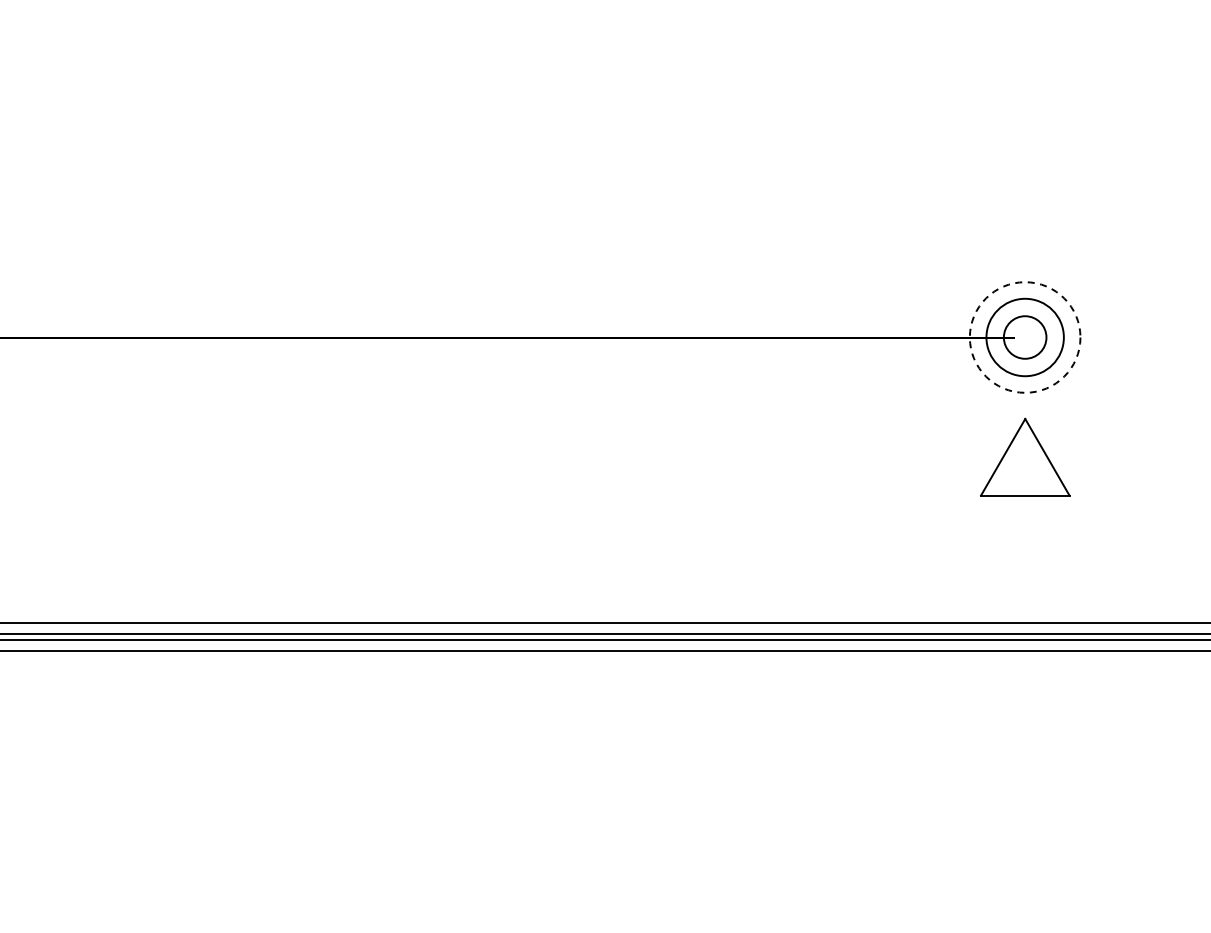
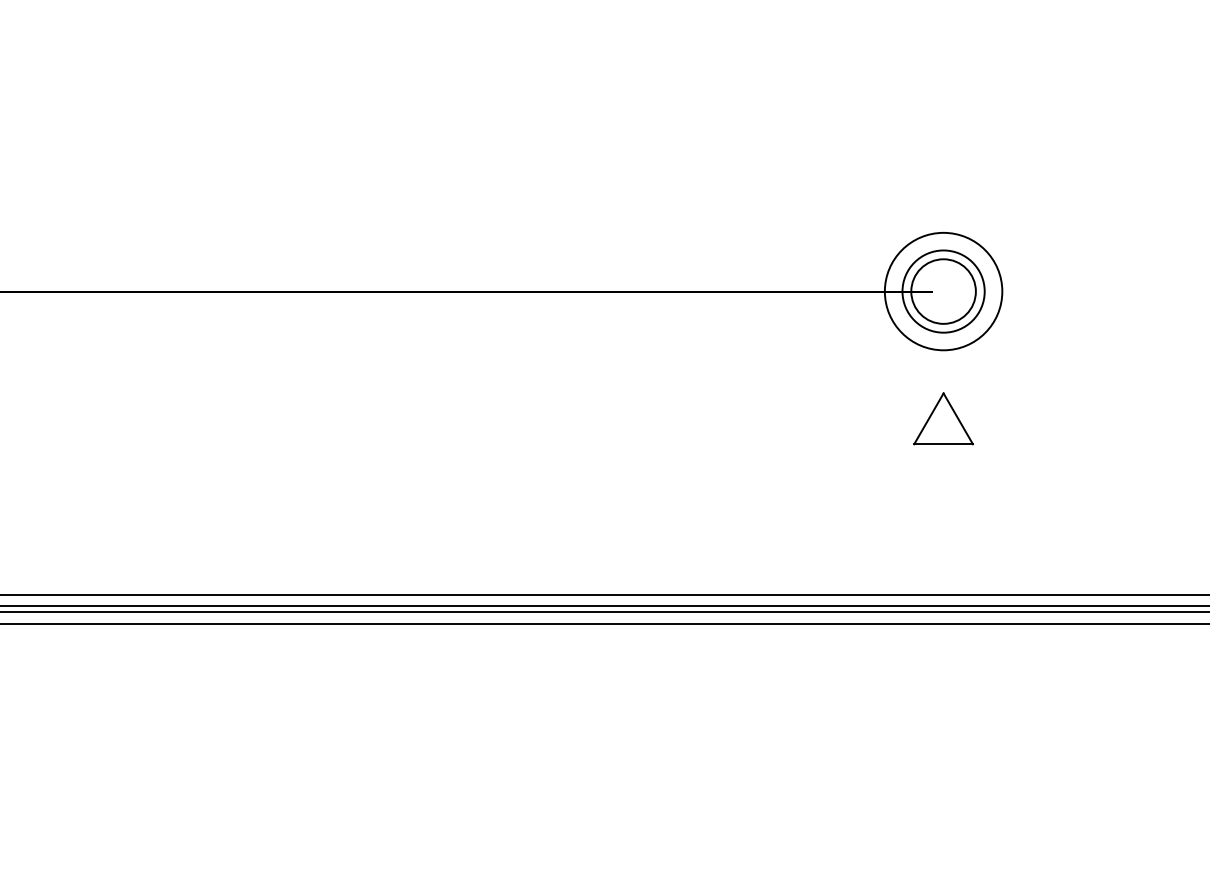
circle: (1024, 337) -> (942, 291), dashed -> solid
circle: (1024, 337) -> (942, 291), size x1.43
part: (1024, 457) -> (942, 418), size x0.62

